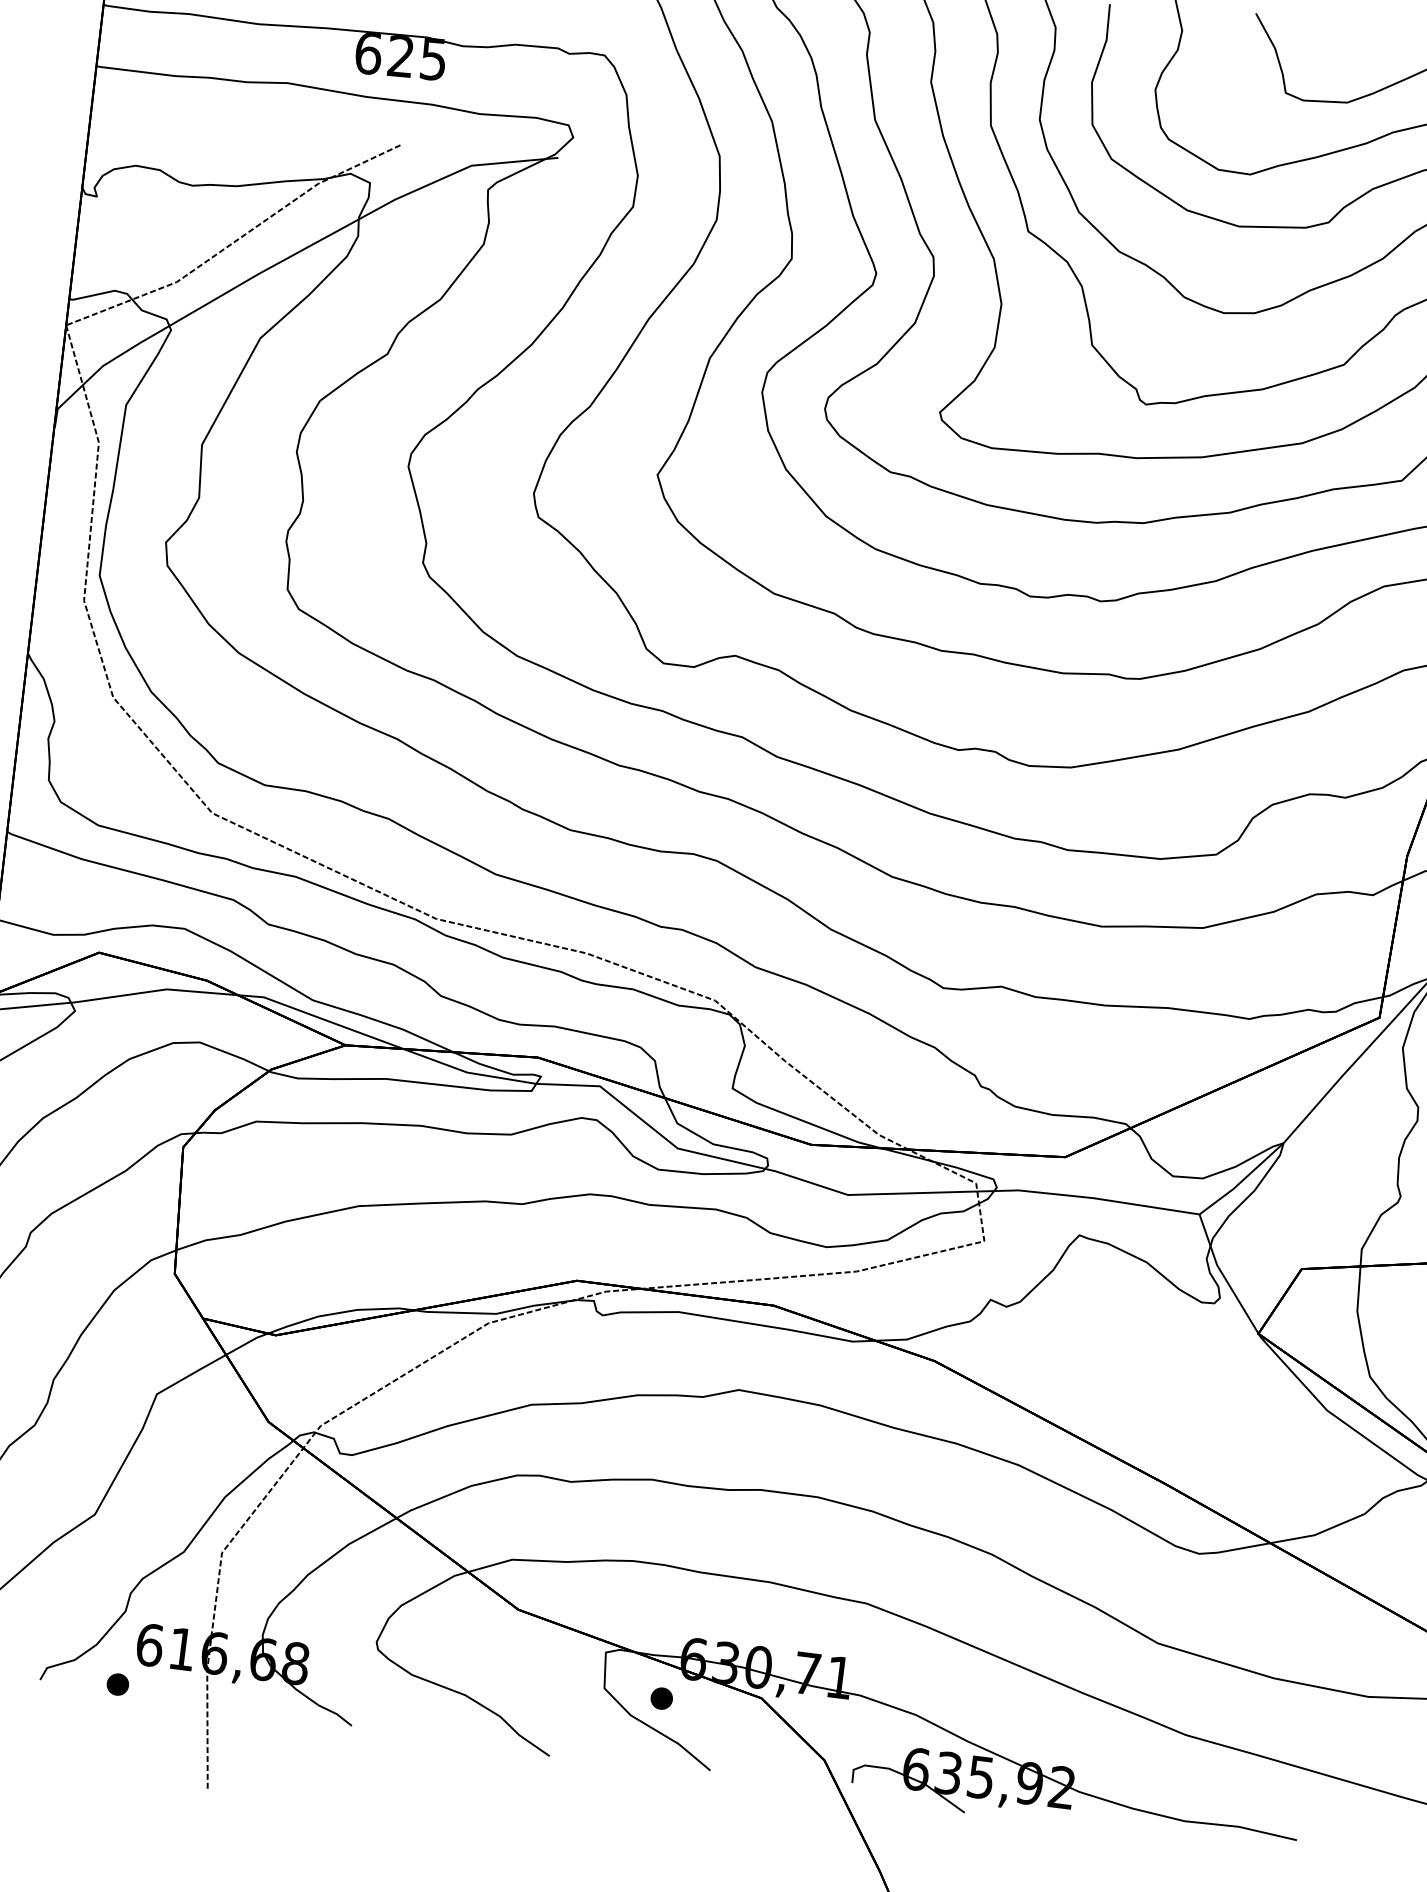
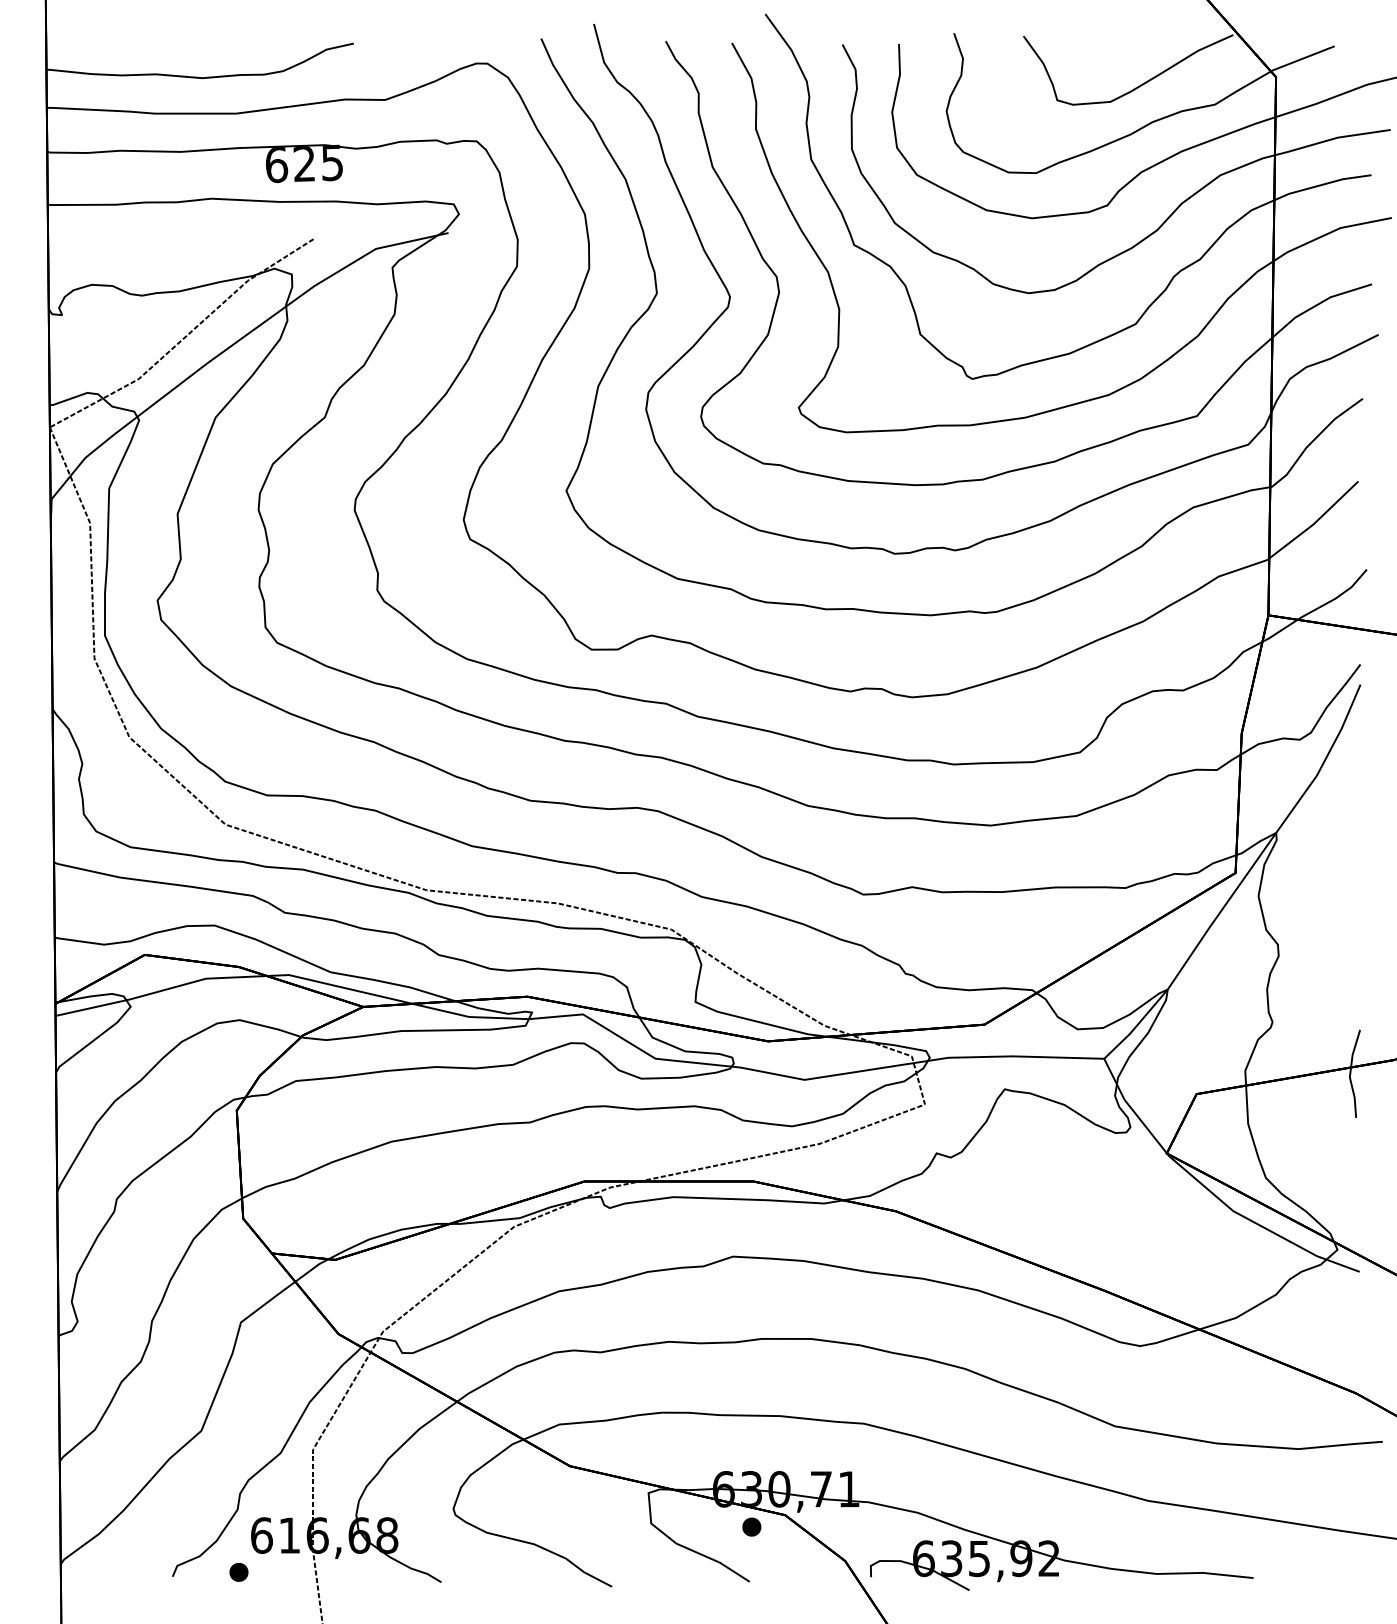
part: (661, 1697) -> (751, 1526), moved

